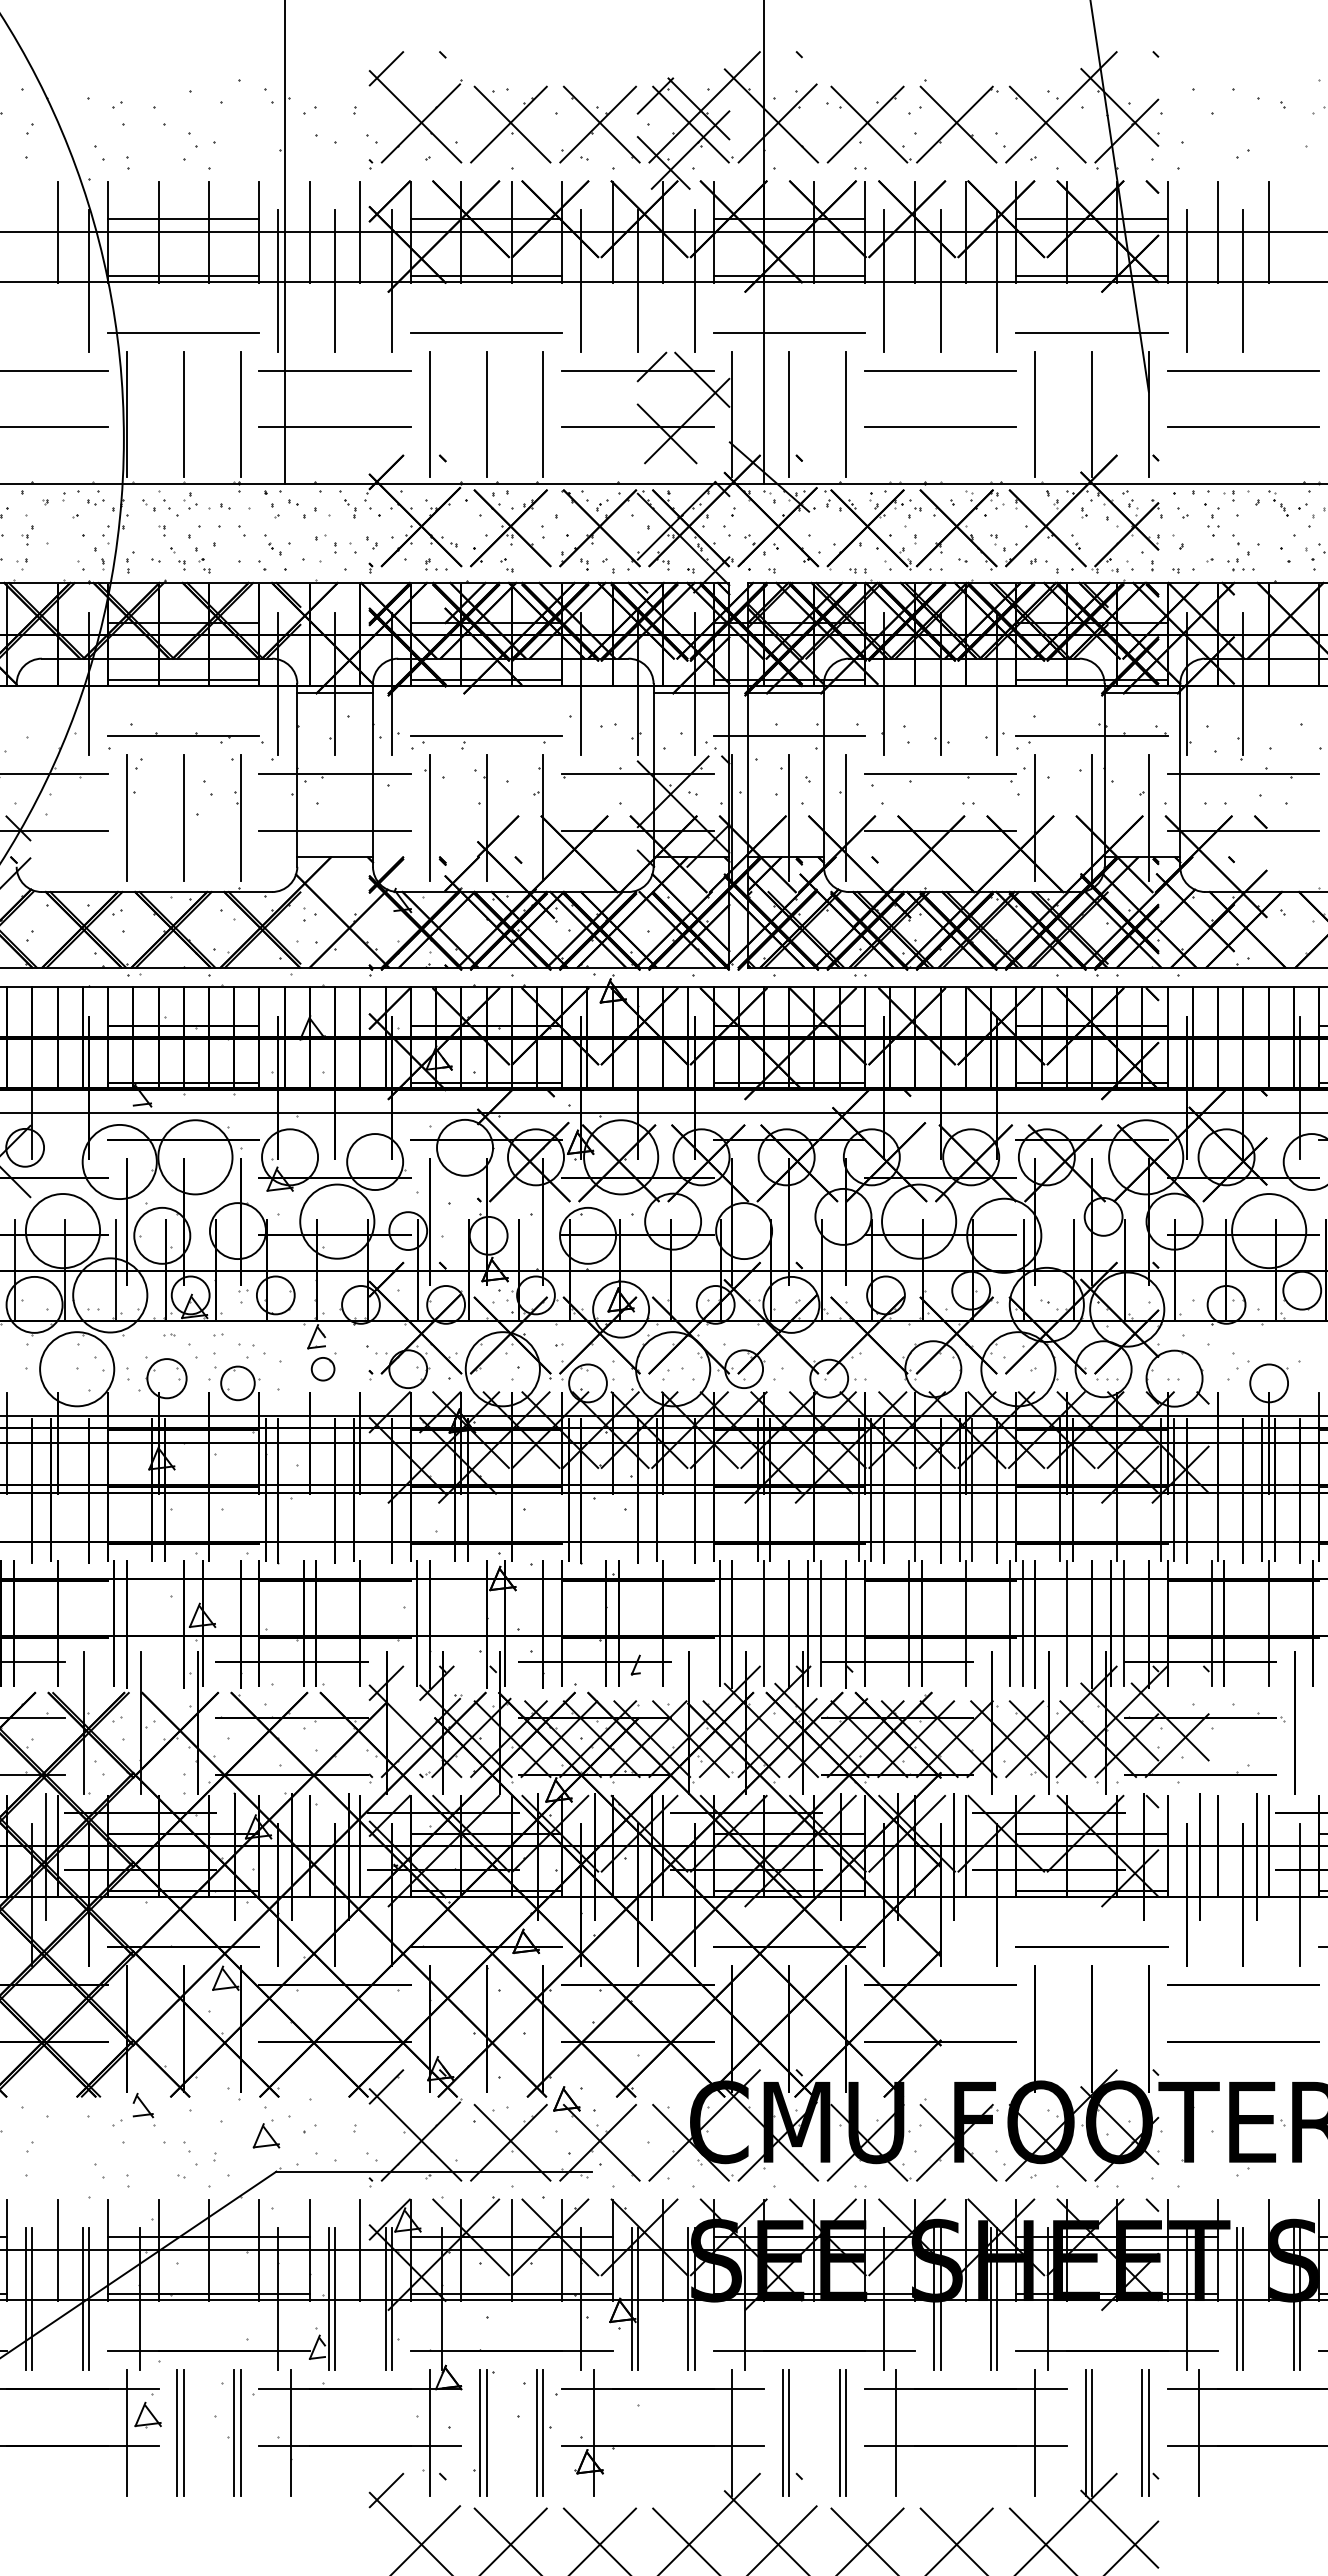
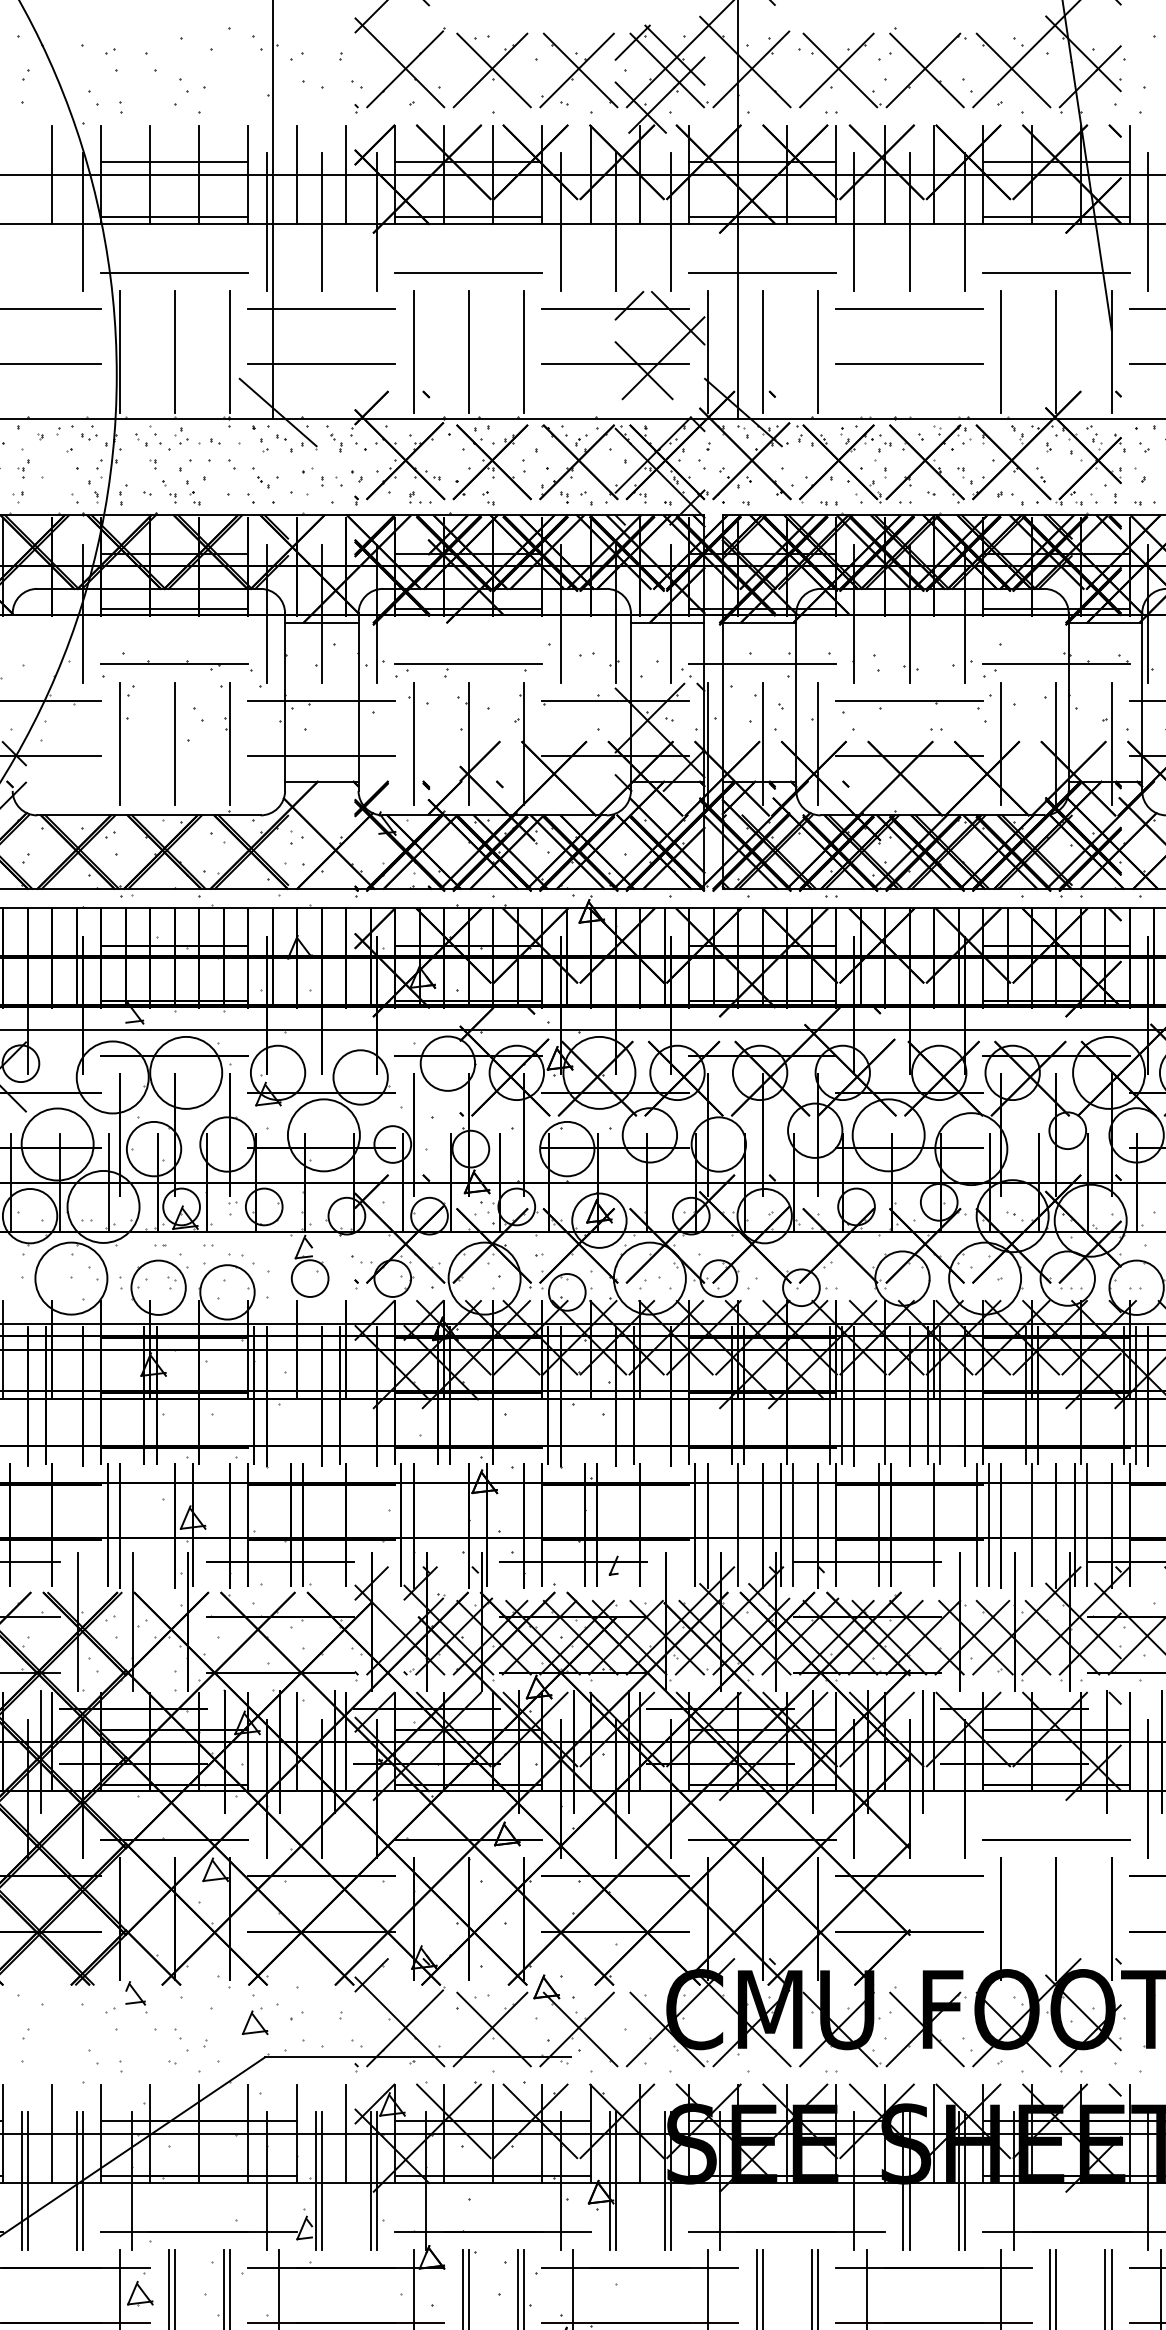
line: (289, 476) -> (277, 412), added
circle: (323, 1369) -> (310, 1278), size x1.67
circle: (167, 1378) -> (159, 1287), size x1.43
circle: (237, 1383) -> (227, 1292), size x1.67

